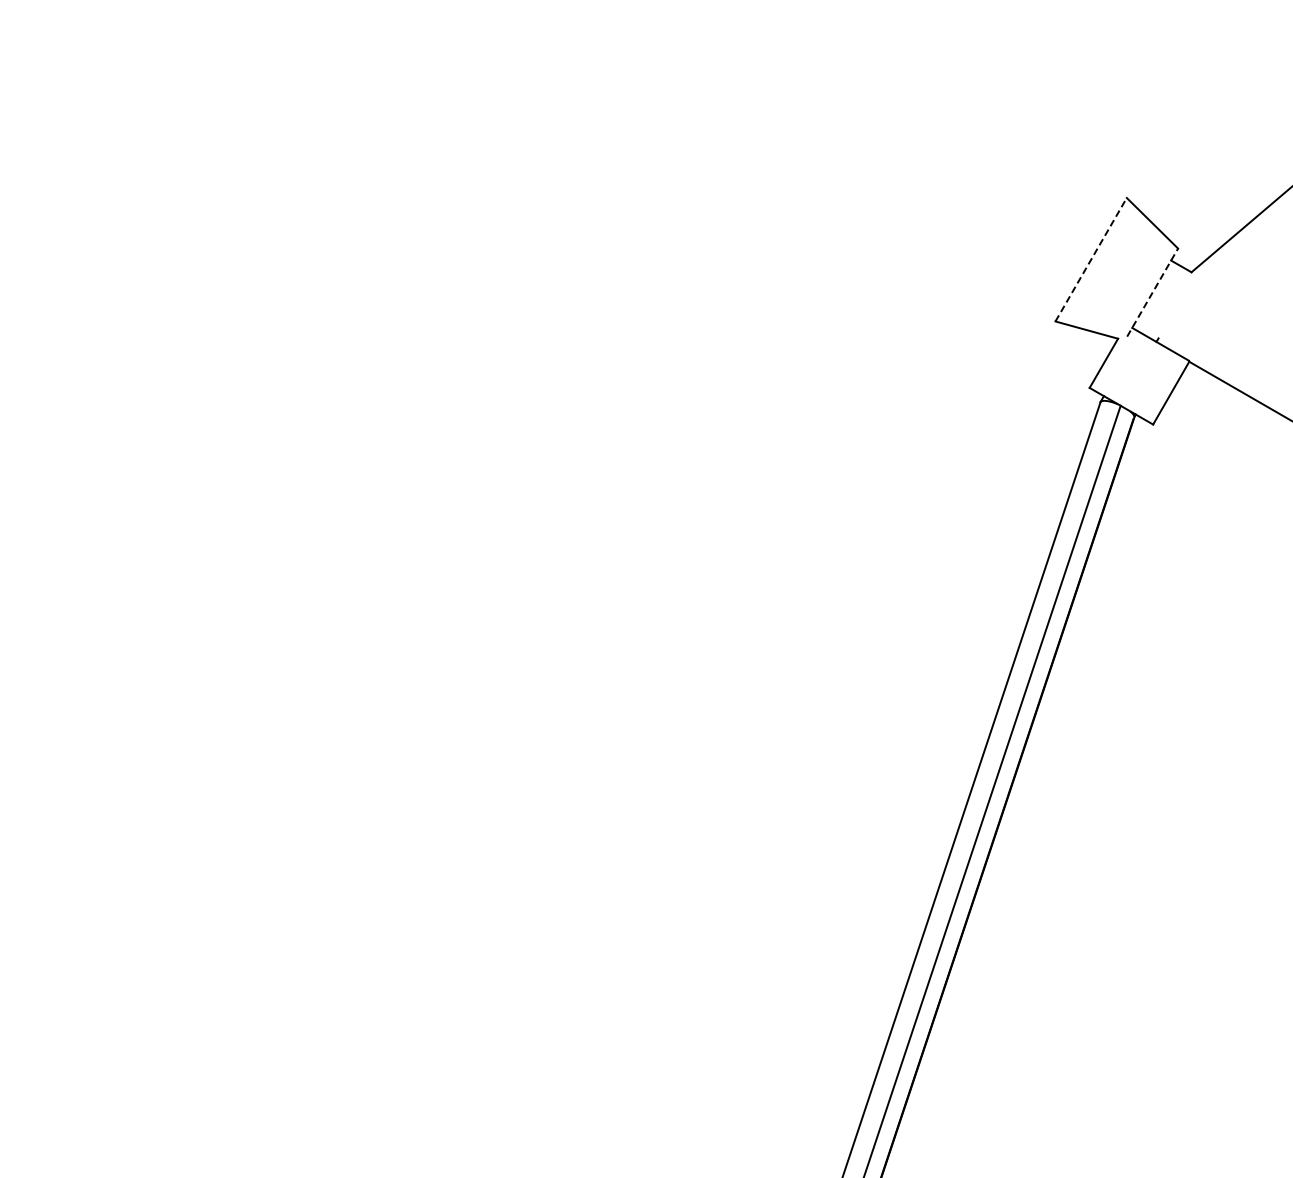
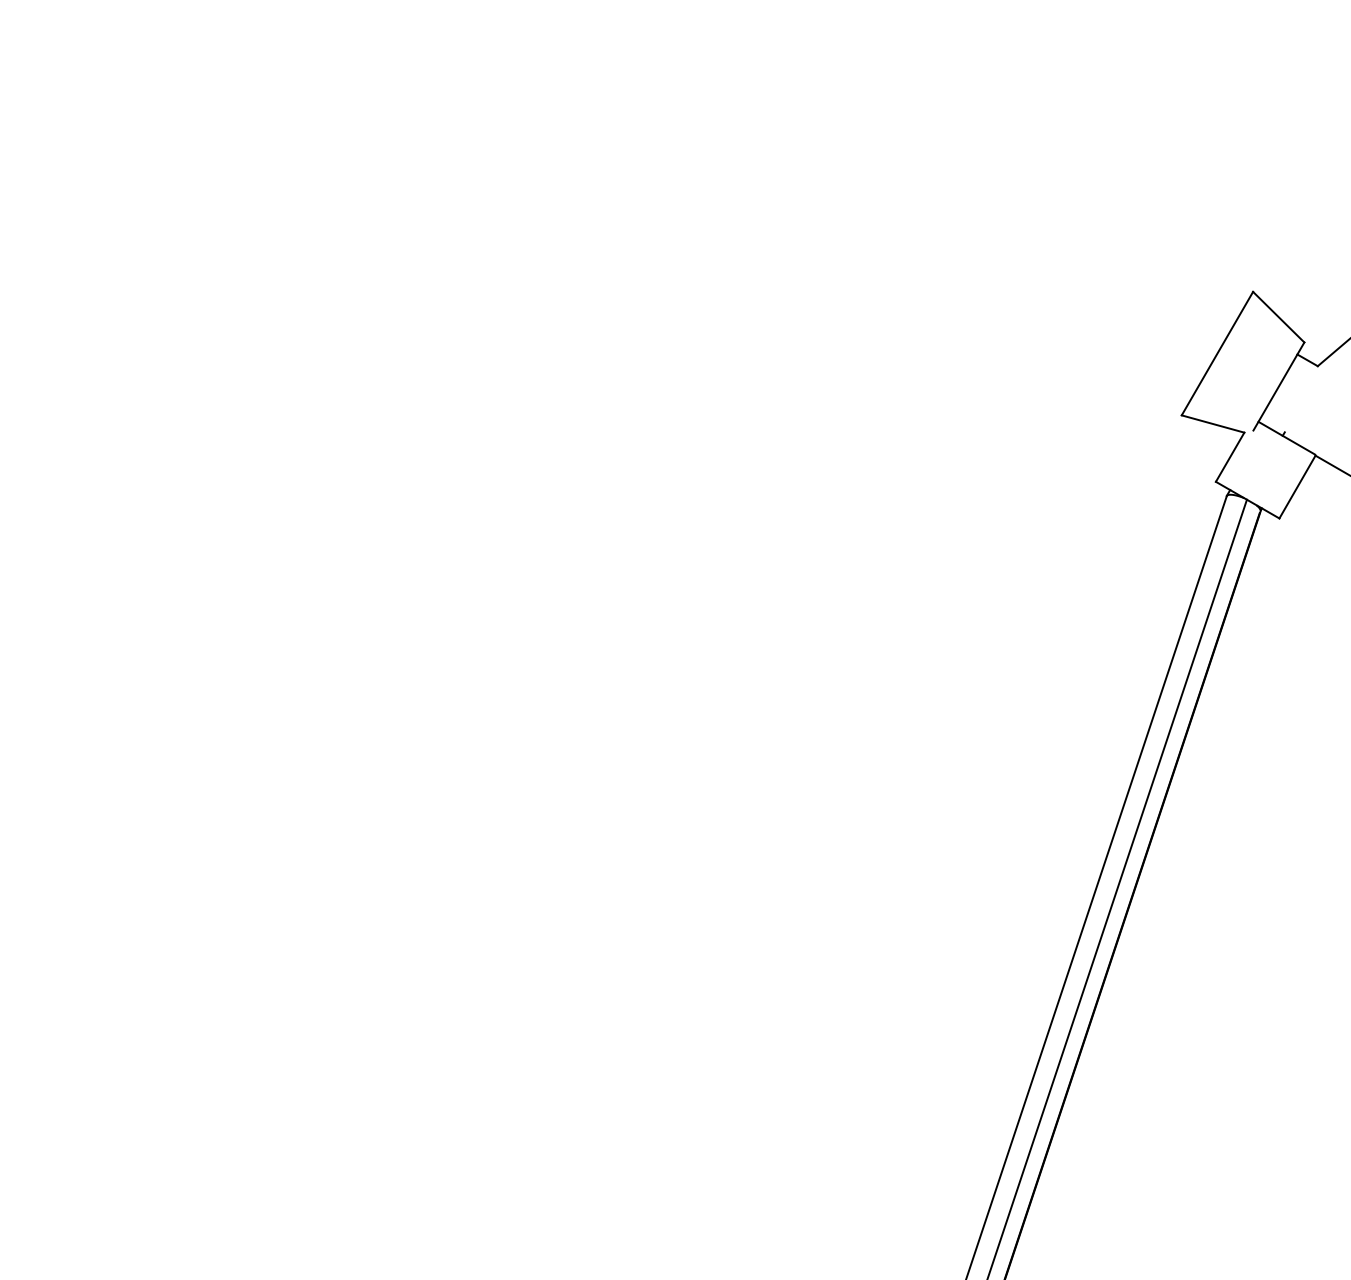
line: (1091, 259) -> (1217, 353), dashed -> solid
line: (1152, 292) -> (1278, 386), dashed -> solid

